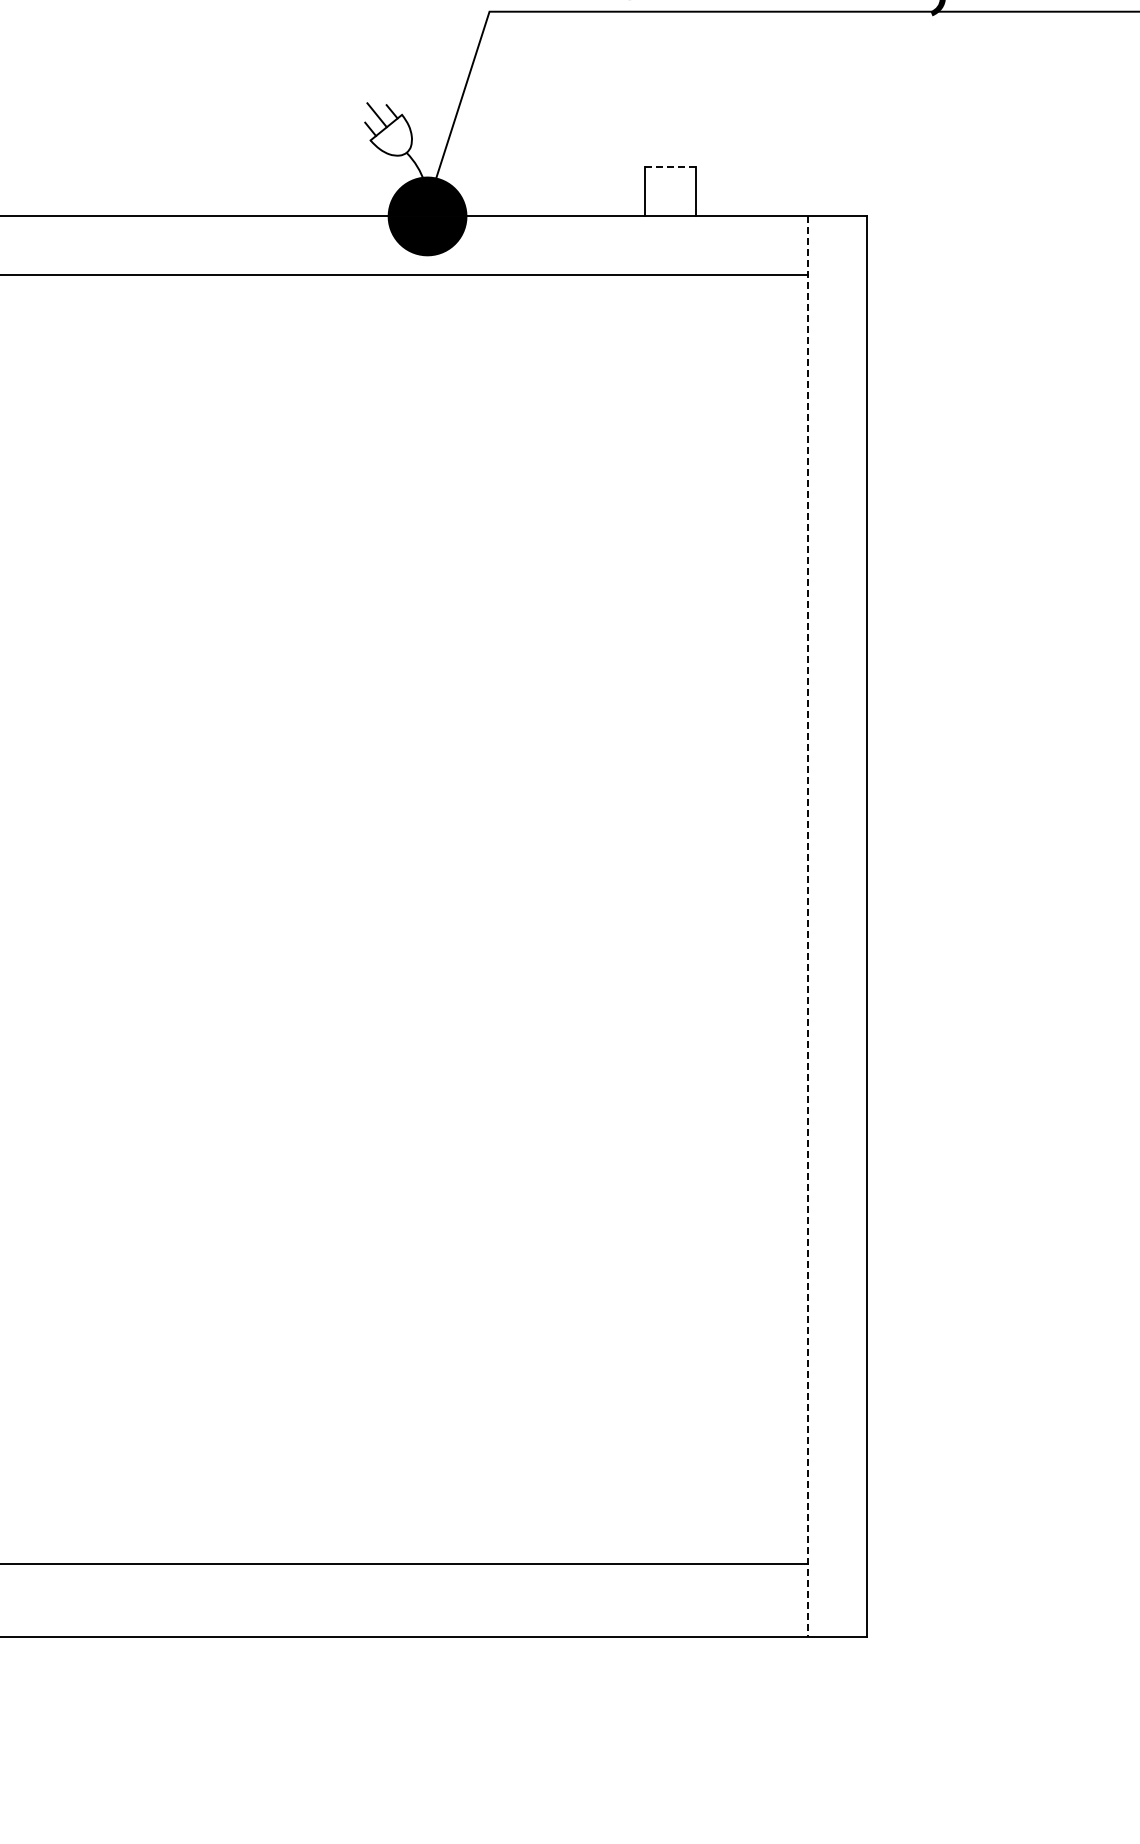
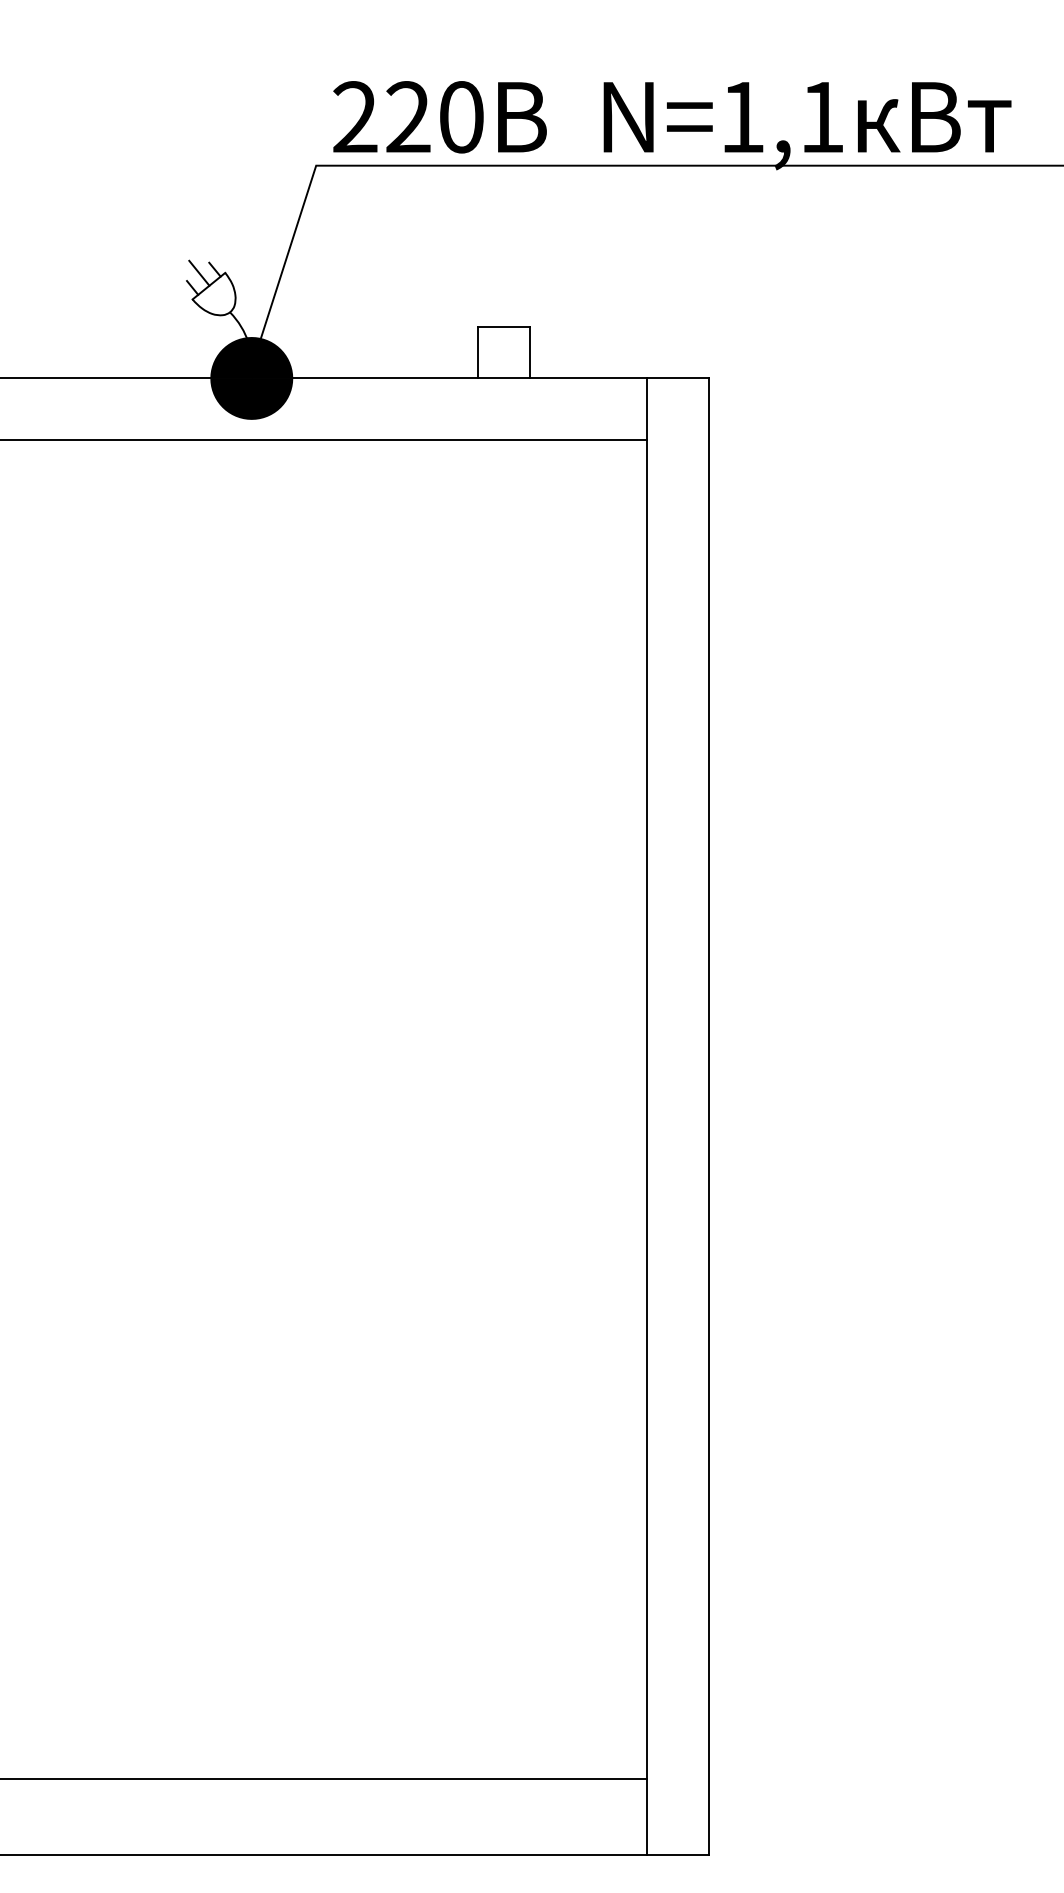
line: (669, 167) -> (503, 327), dashed -> solid
line: (808, 927) -> (647, 1117), dashed -> solid

